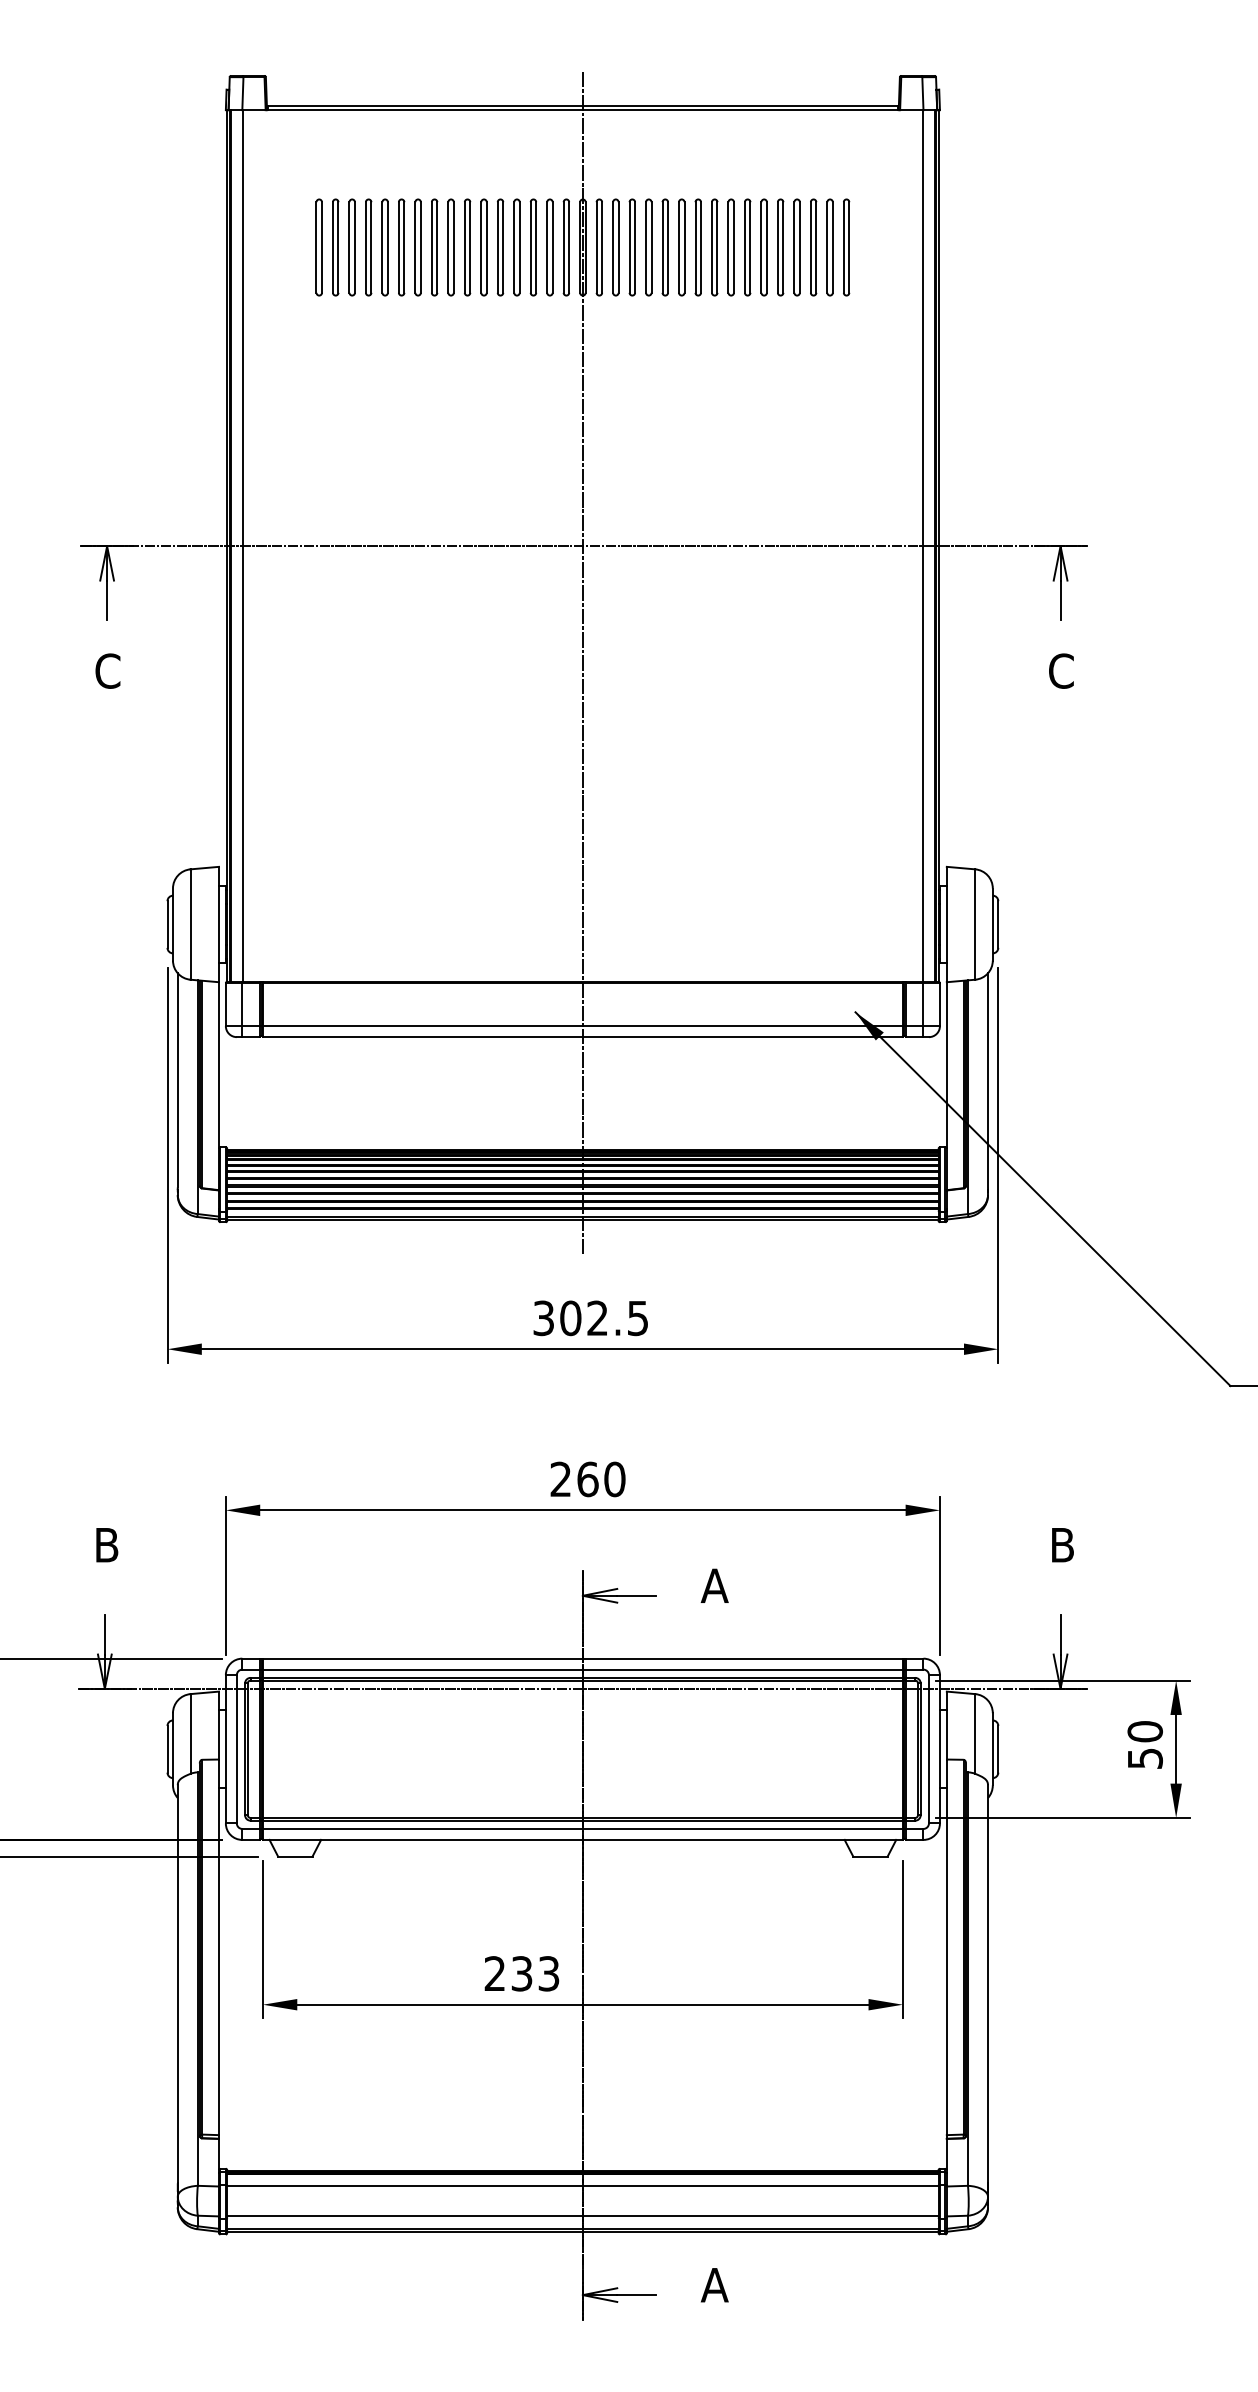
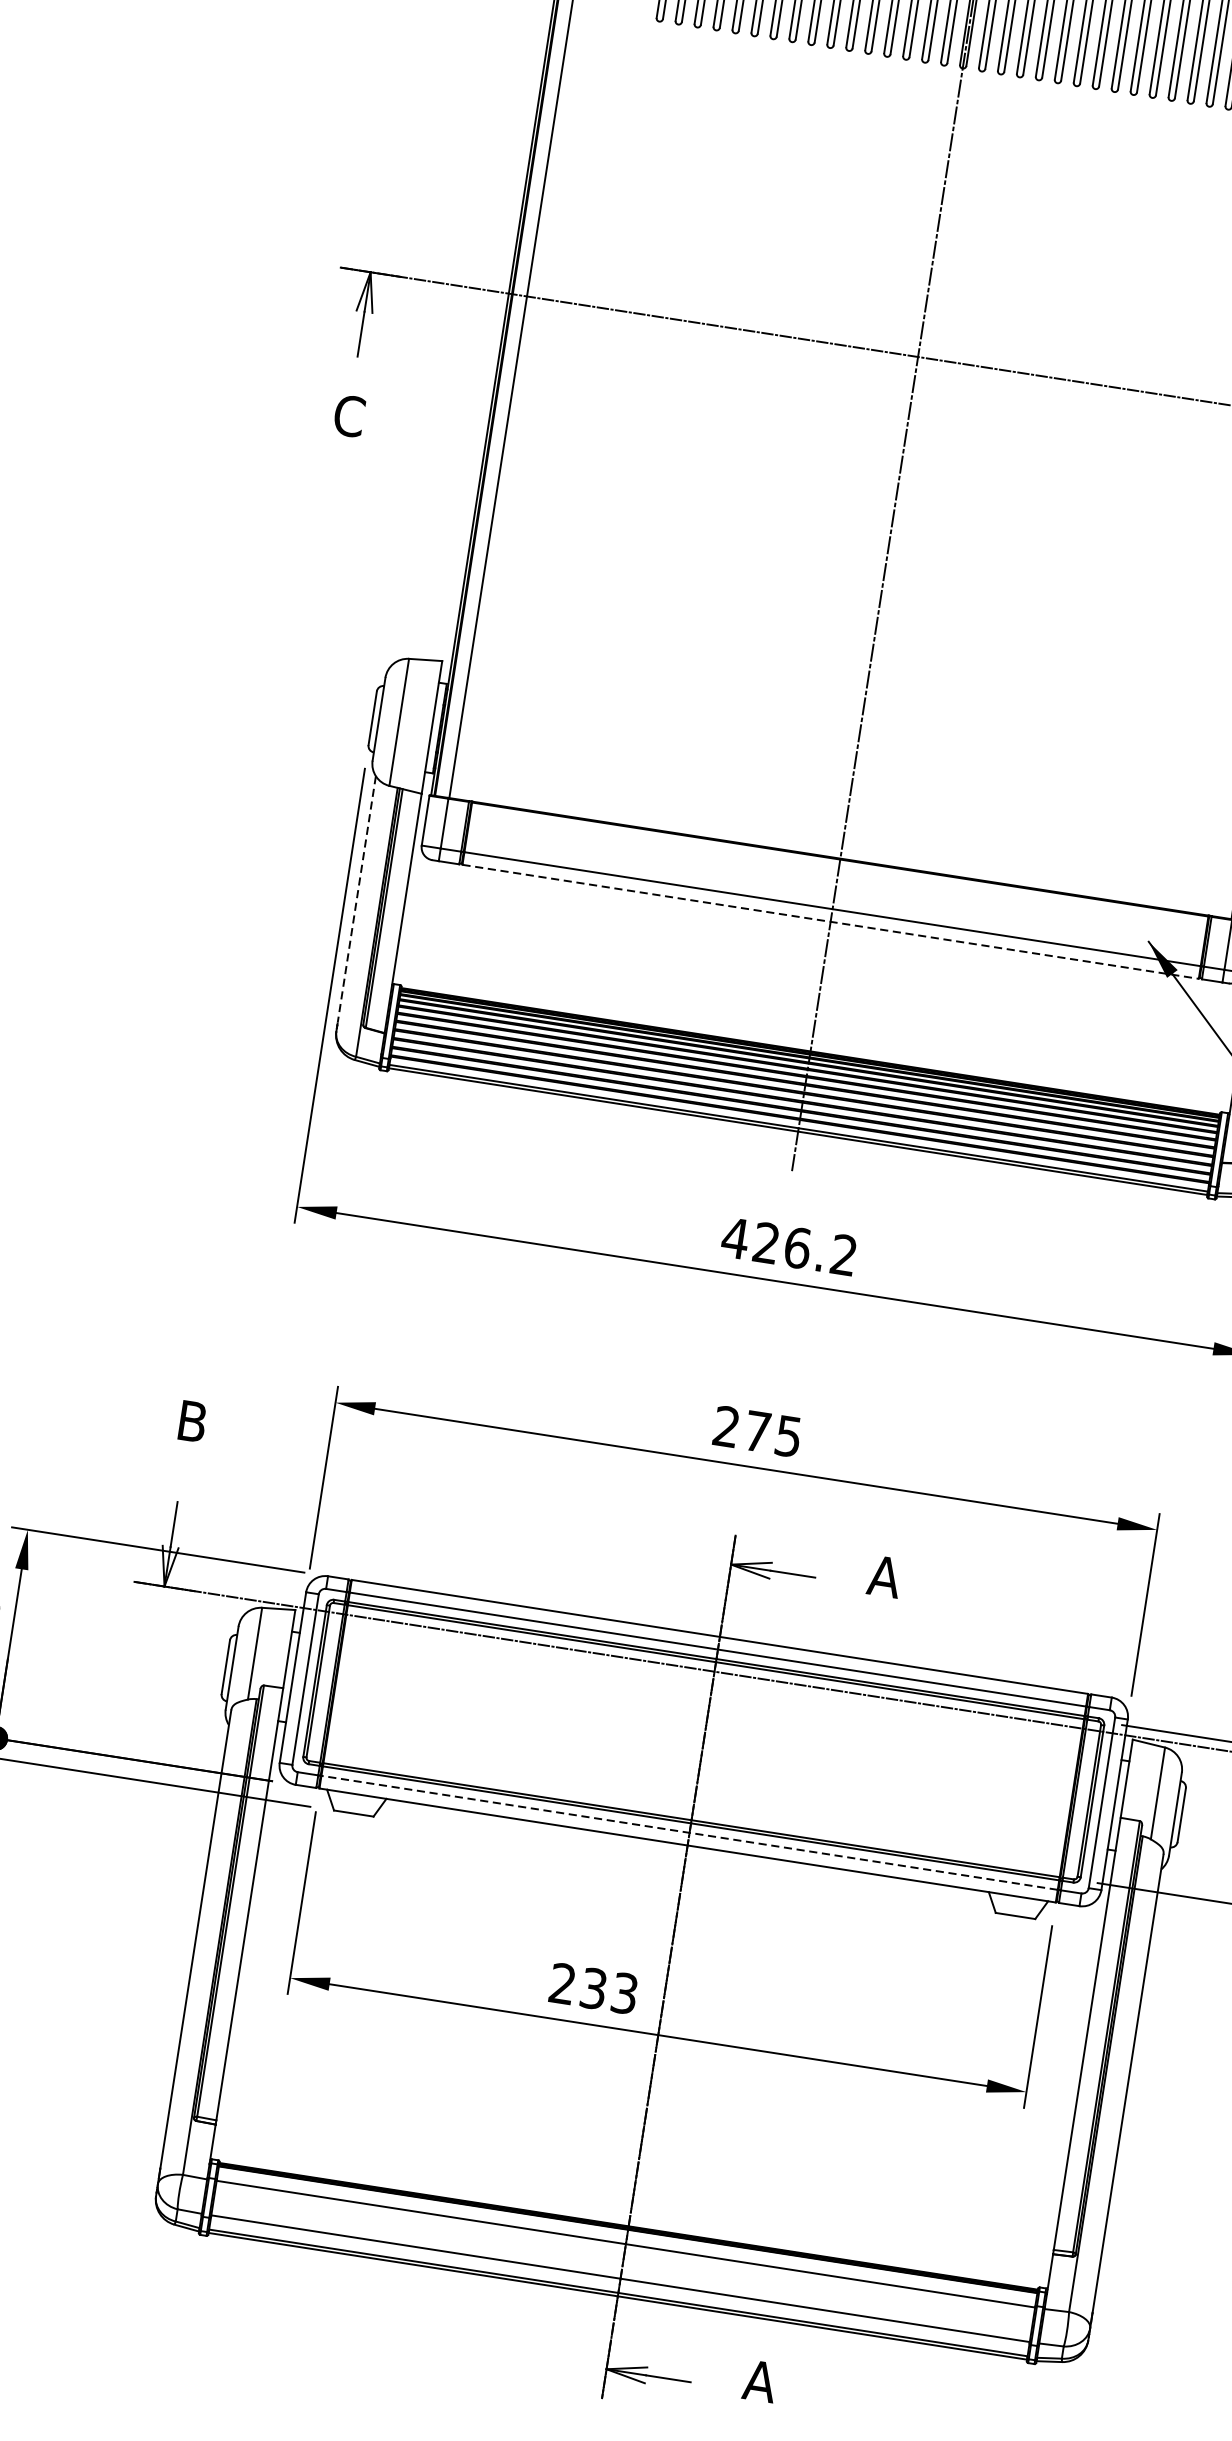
line: (582, 1037) -> (830, 922), solid -> dashed
line: (177, 1080) -> (356, 899), solid -> dashed
text: (589, 1318) -> (788, 1246), 302.5 -> 426.2
text: (601, 1479) -> (773, 1434), 260 -> 275
line: (582, 1828) -> (689, 1832), solid -> dashed

